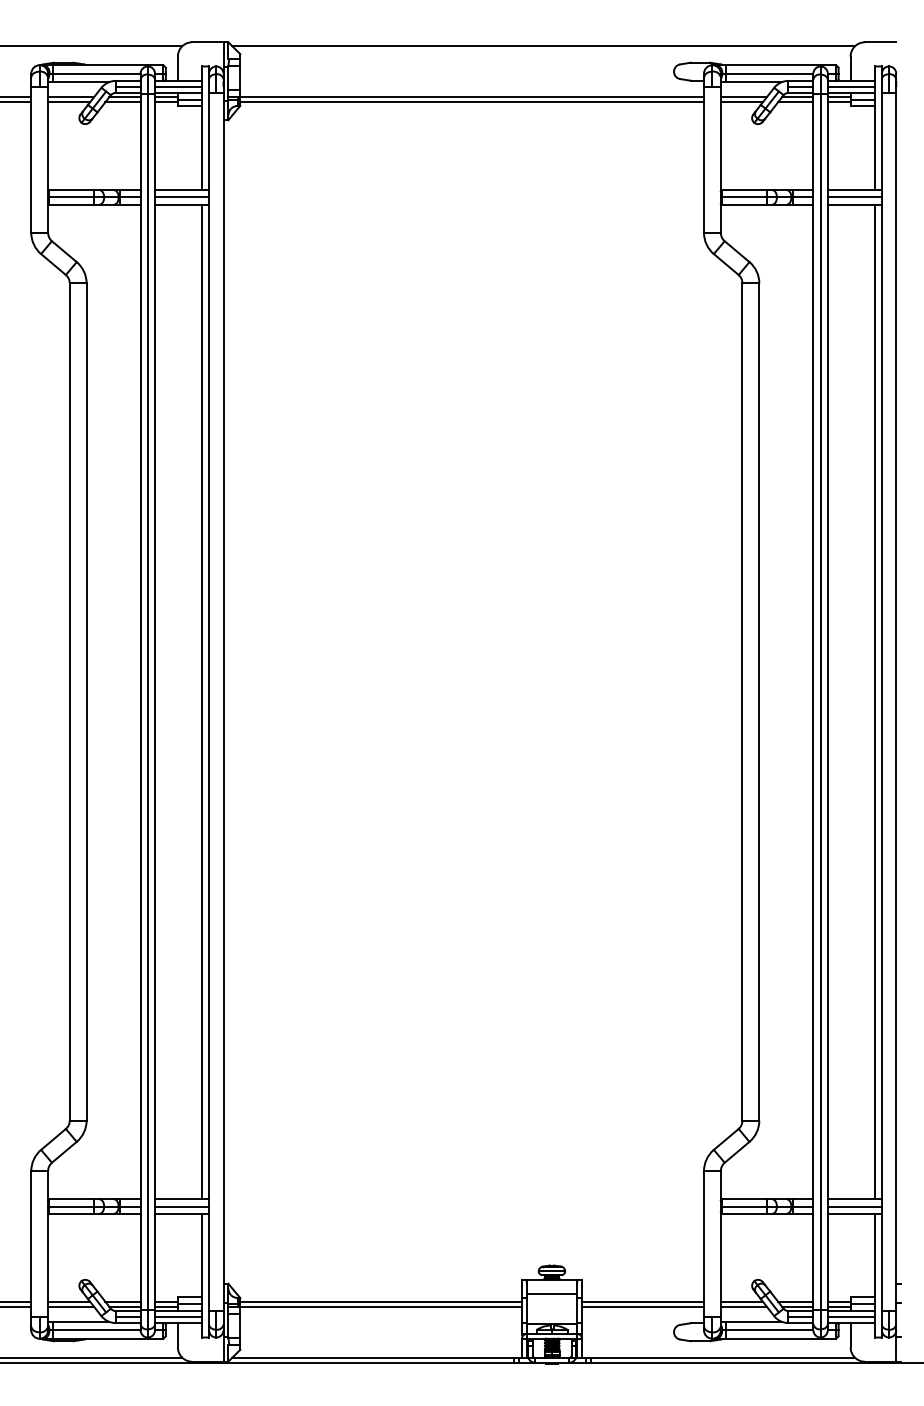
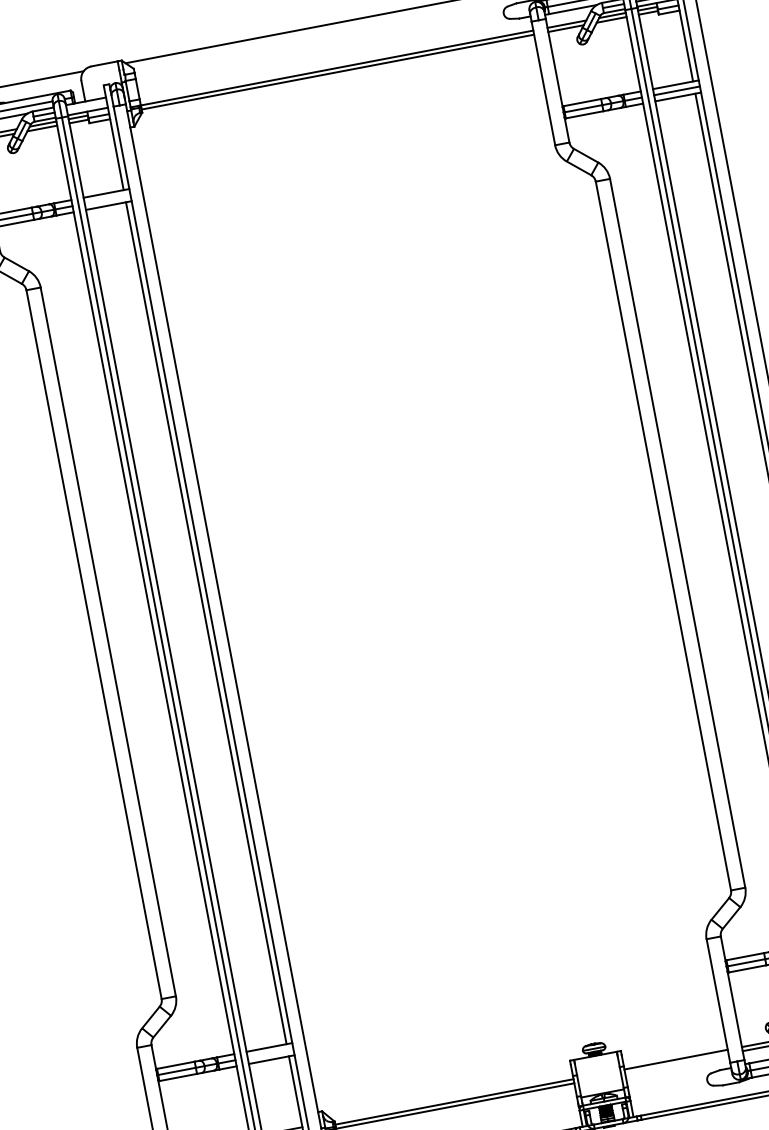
line: (178, 86) -> (86, 106), removed
line: (182, 197) -> (108, 199), removed
line: (182, 1206) -> (270, 1053), removed
line: (551, 1294) -> (597, 1068), removed
line: (643, 1306) -> (677, 1063), removed

